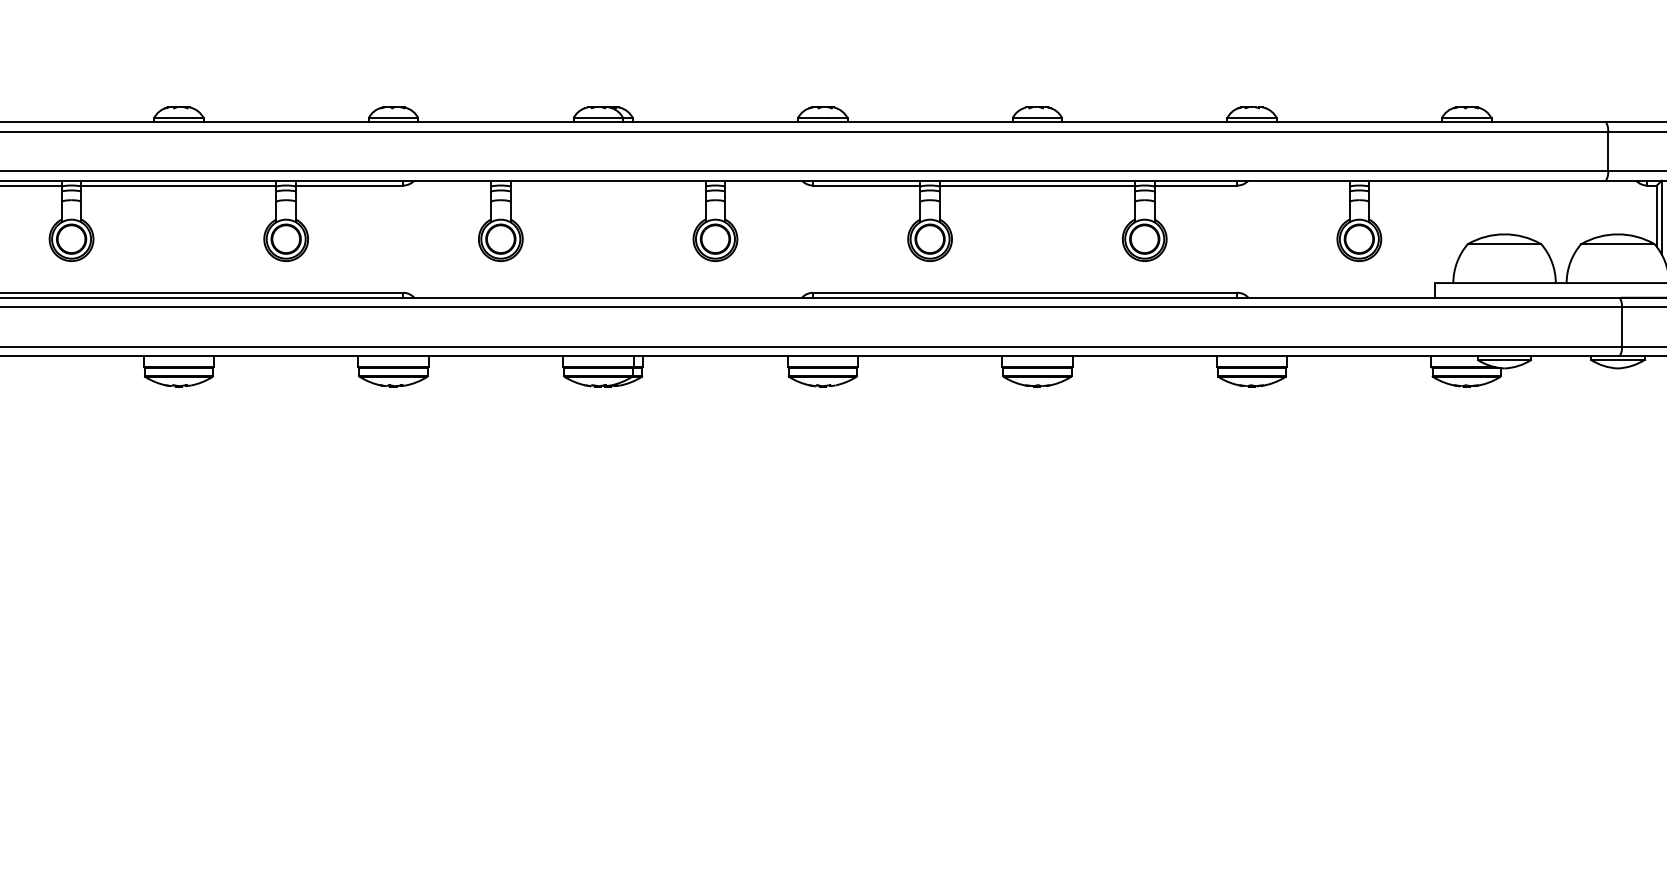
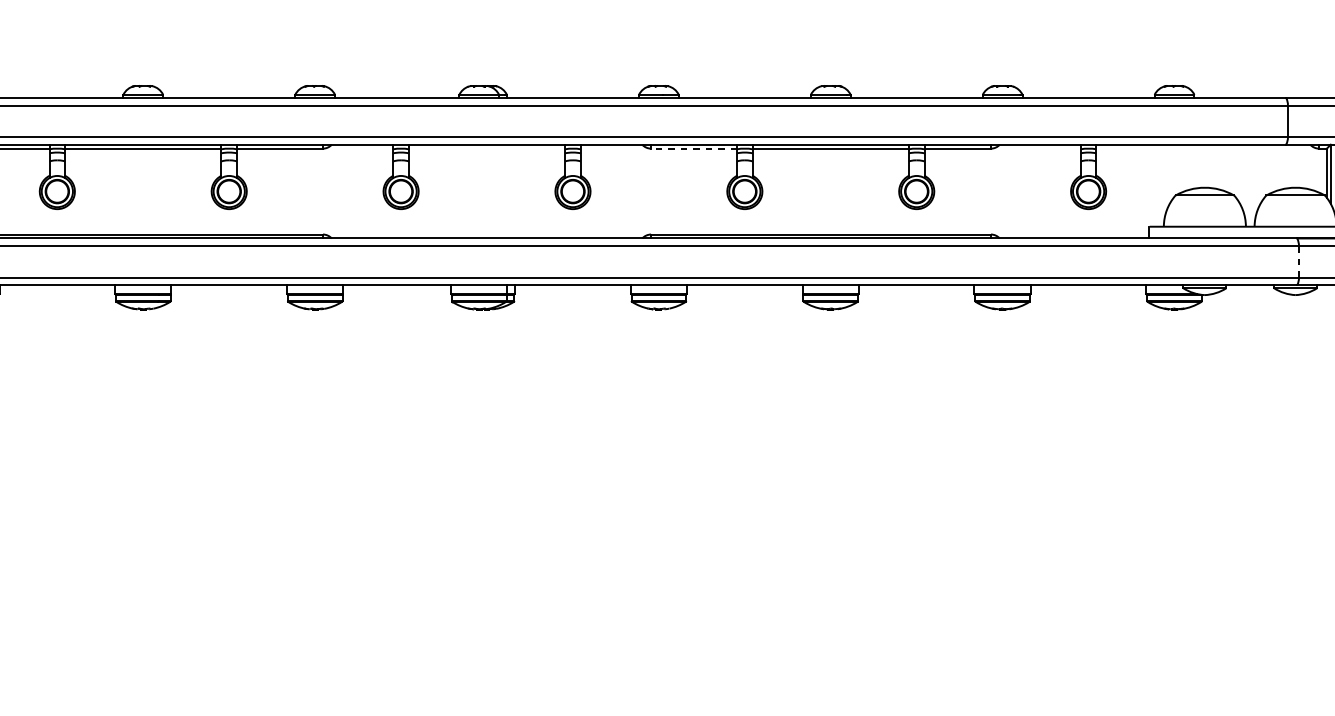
line: (866, 185) -> (693, 148), solid -> dashed
line: (1621, 327) -> (1298, 262), solid -> dashed

